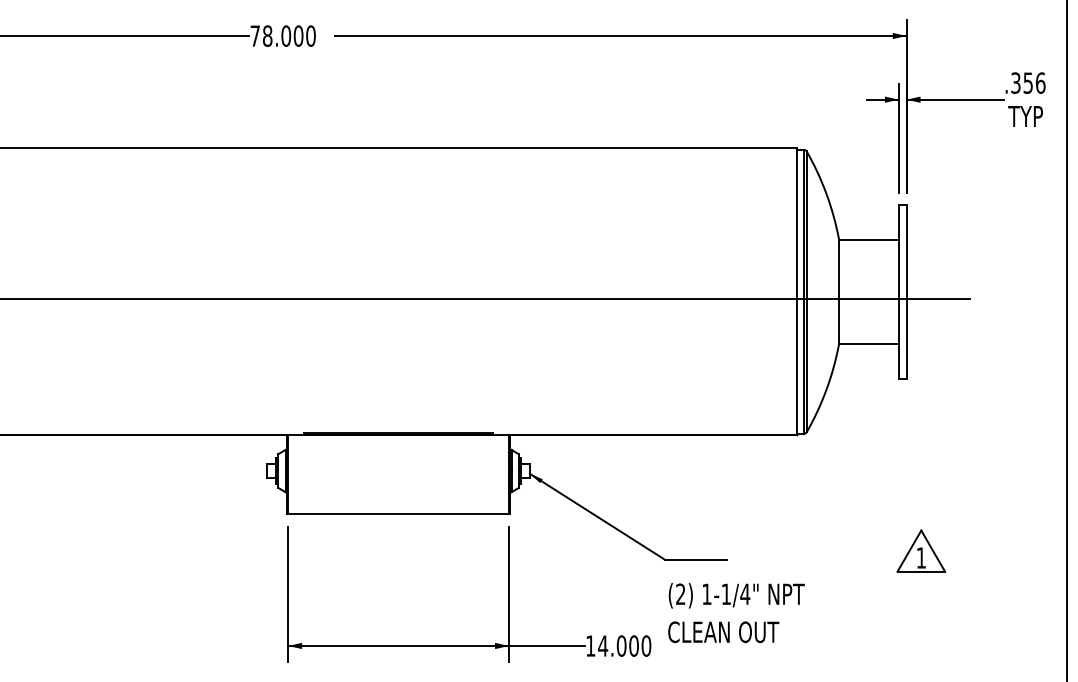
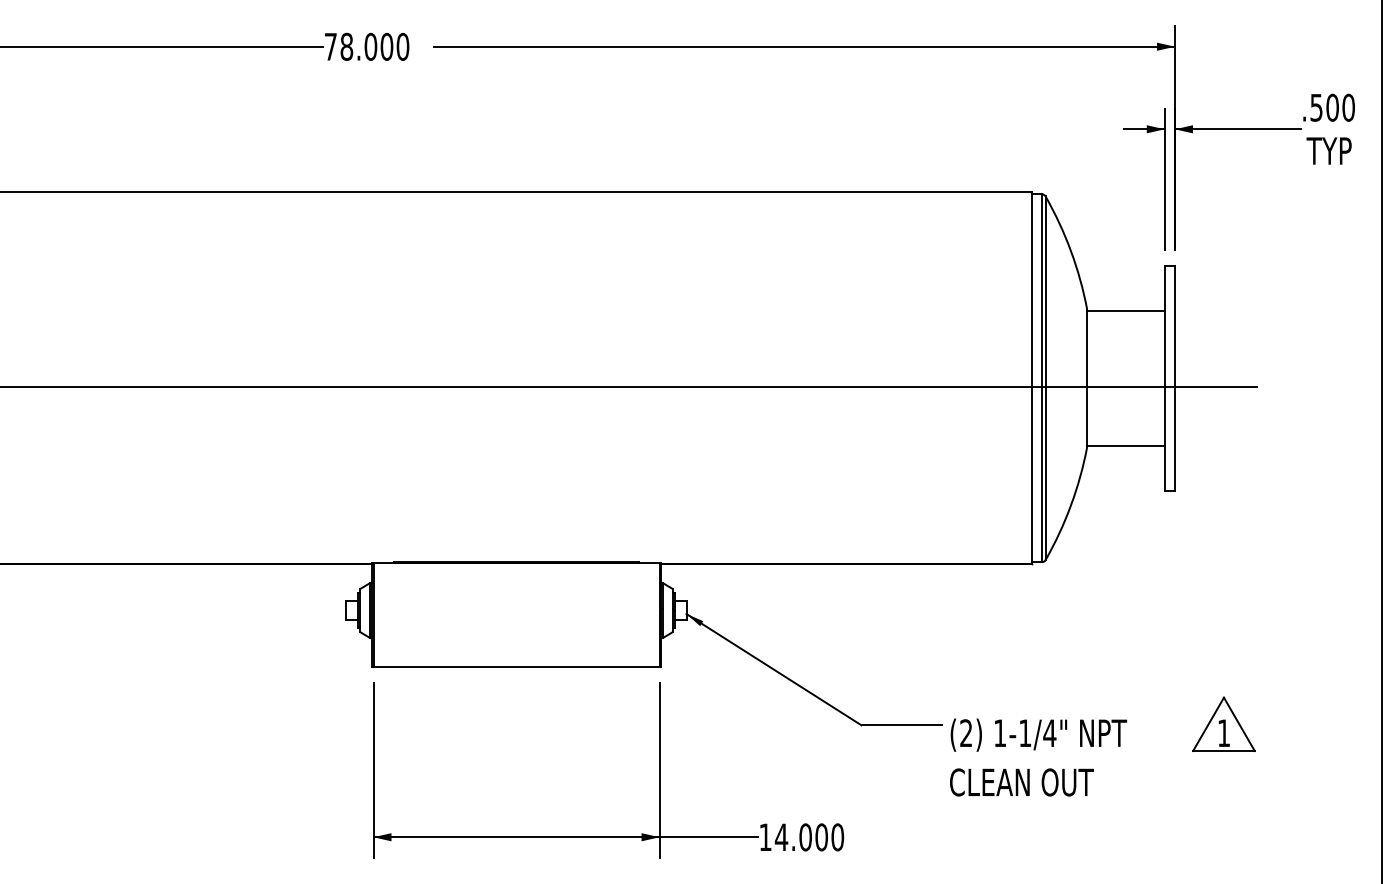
text: (1028, 82) -> (1333, 107), .356 -> .500
part: (920, 550) -> (1223, 723), moved
text: (736, 612) -> (1038, 757), moved

